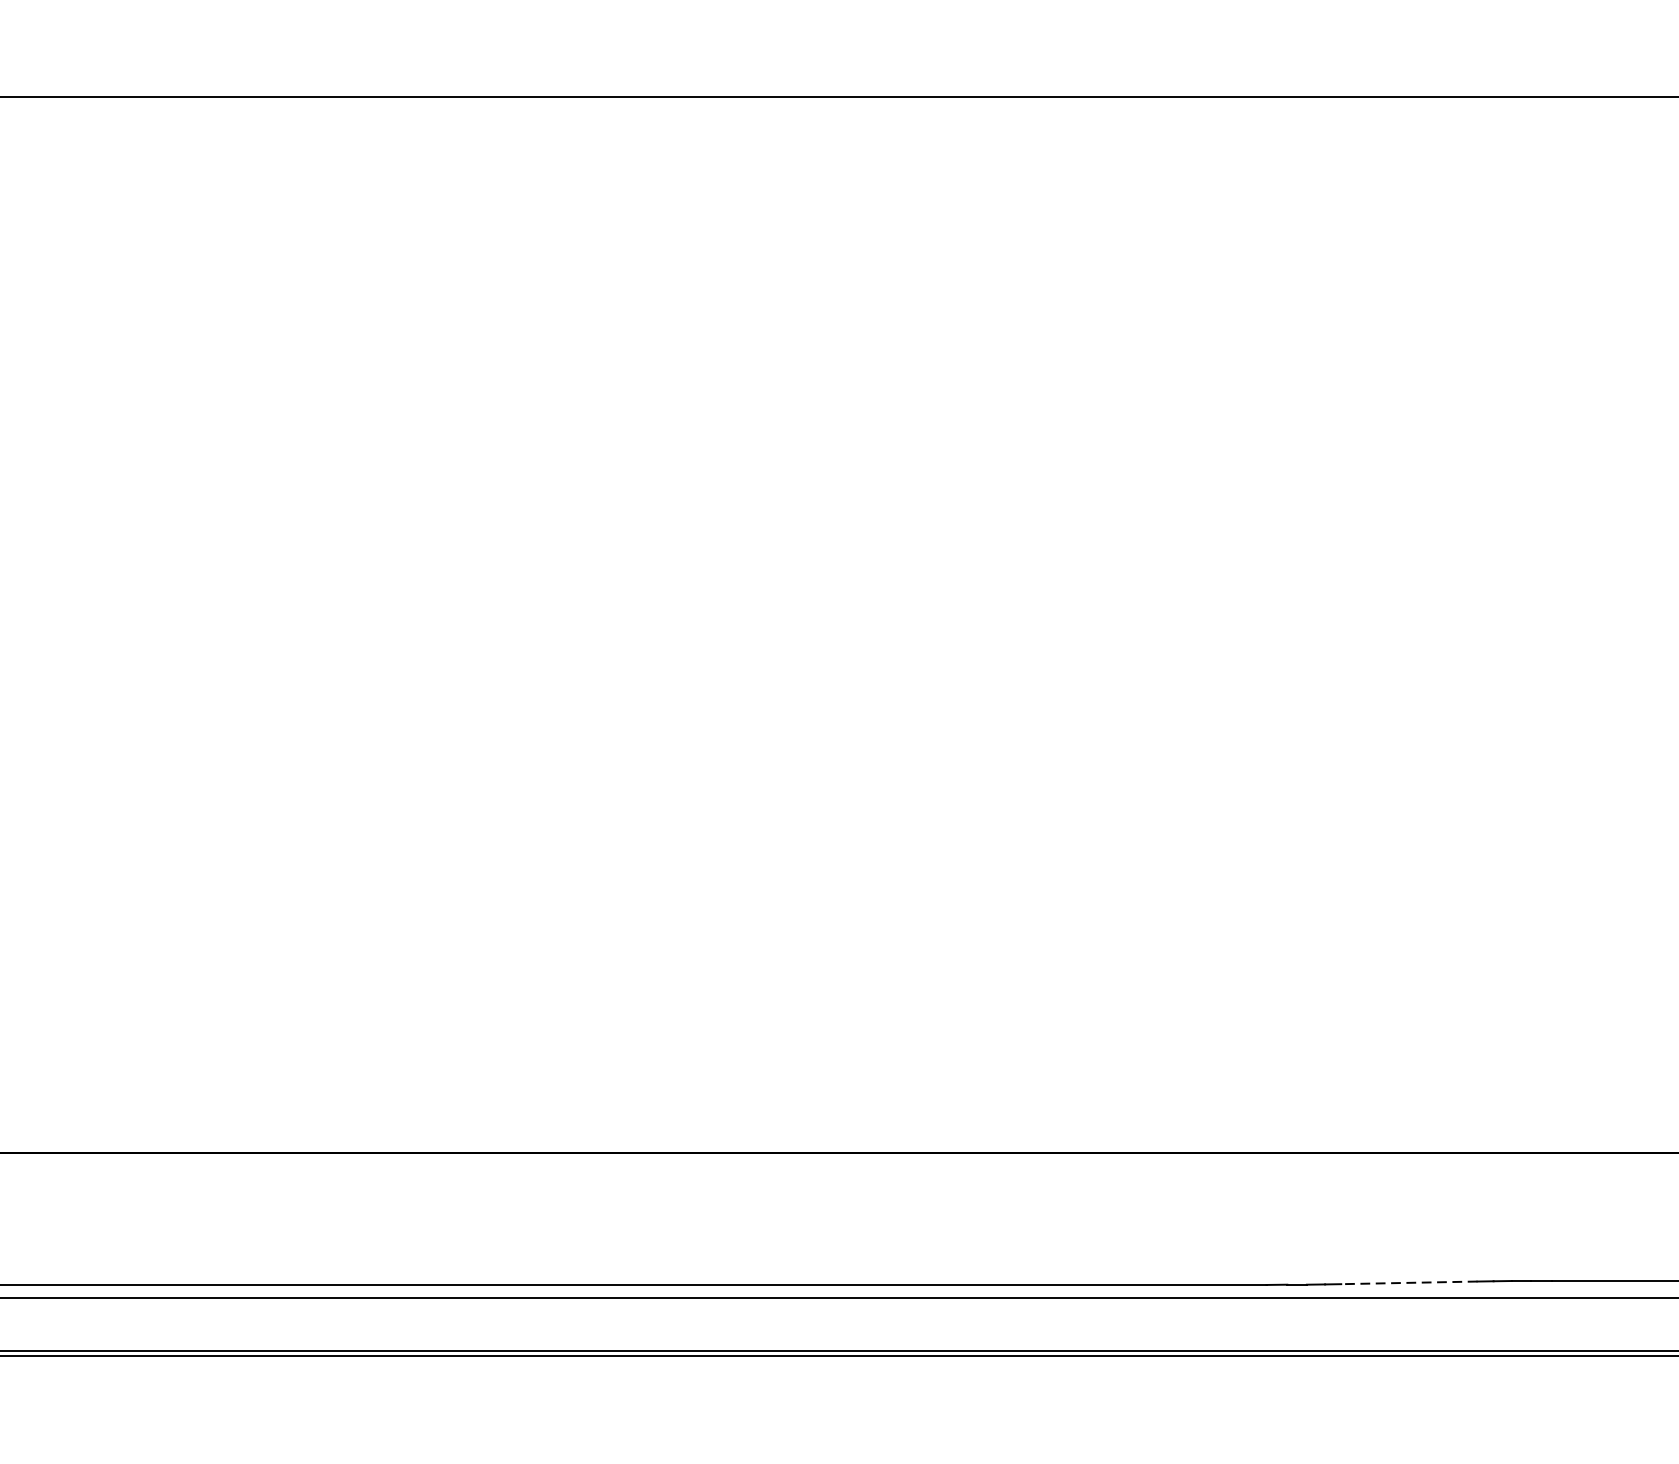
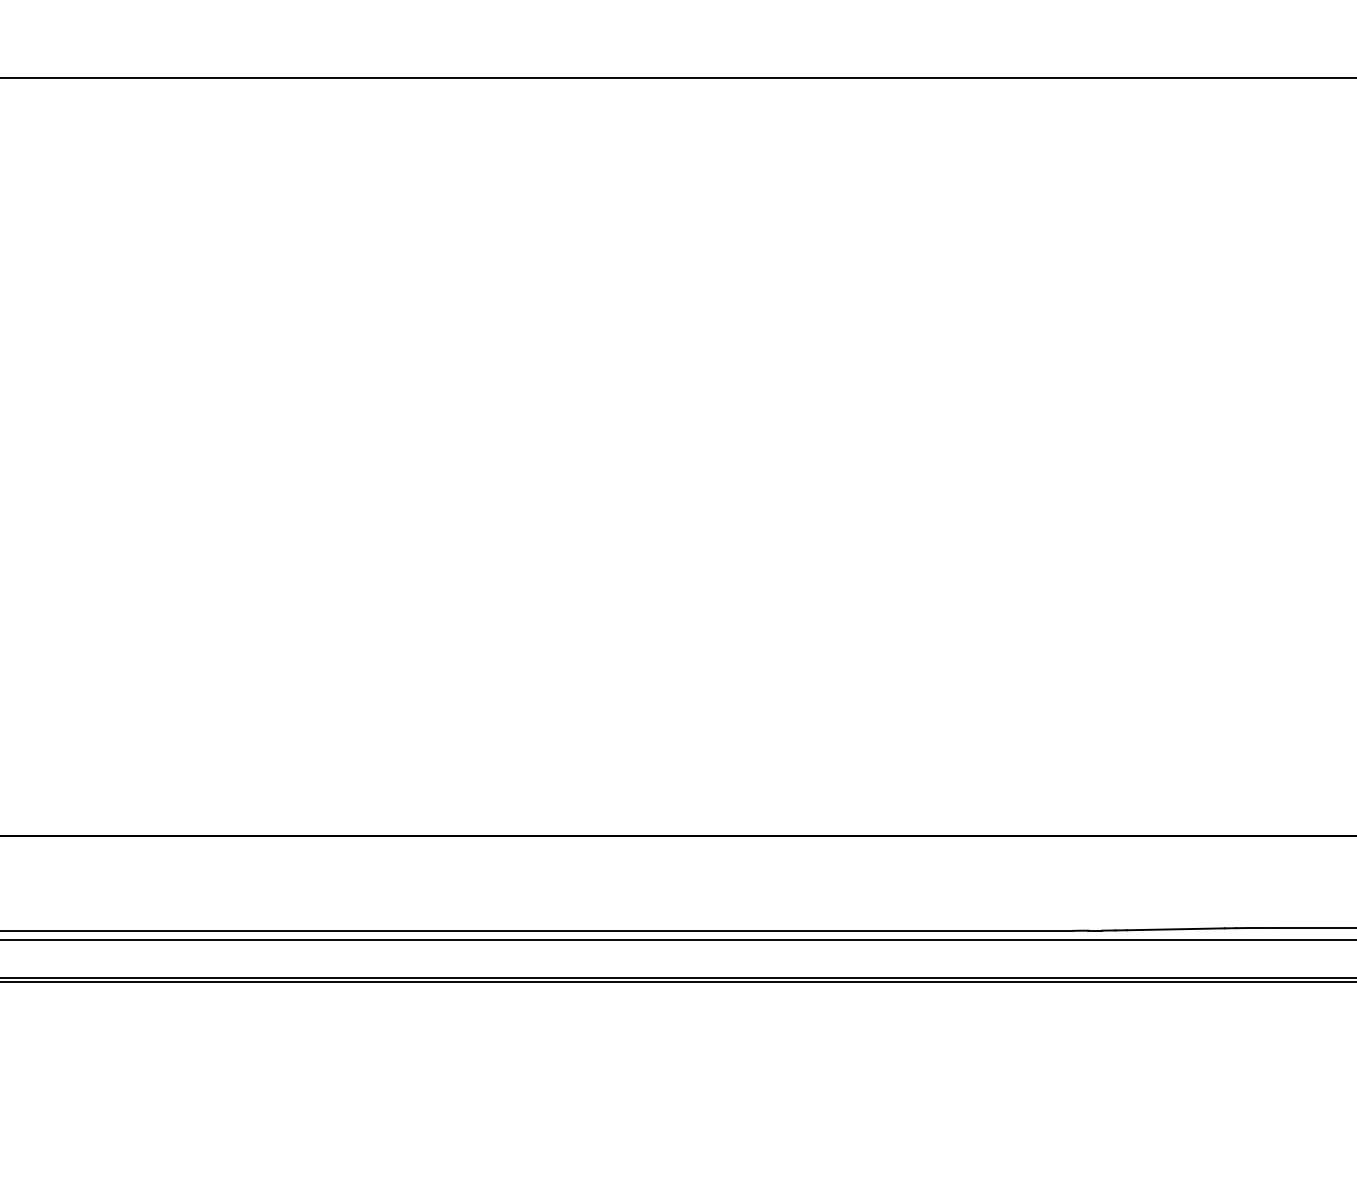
line: (1408, 1283) -> (1175, 929), dashed -> solid

